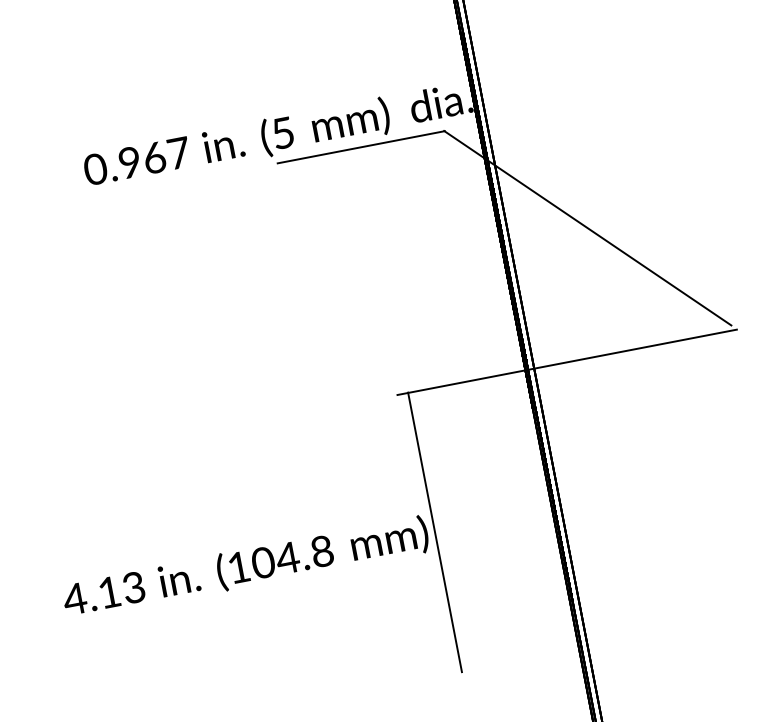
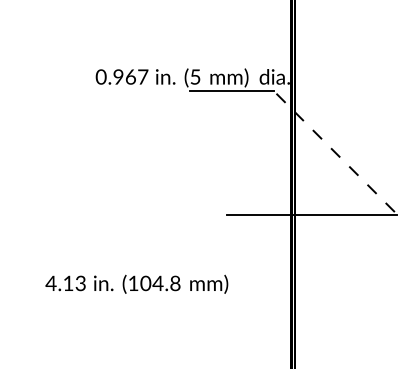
line: (588, 228) -> (334, 151), solid -> dashed
line: (434, 532) -> (231, 284), removed

